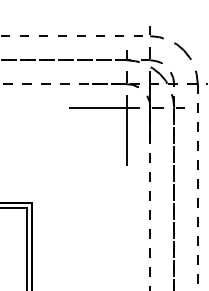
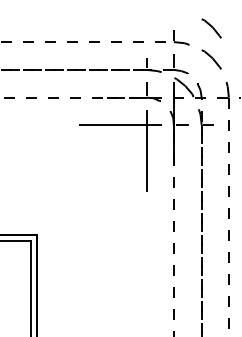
part: (182, 24) -> (211, 28), added

